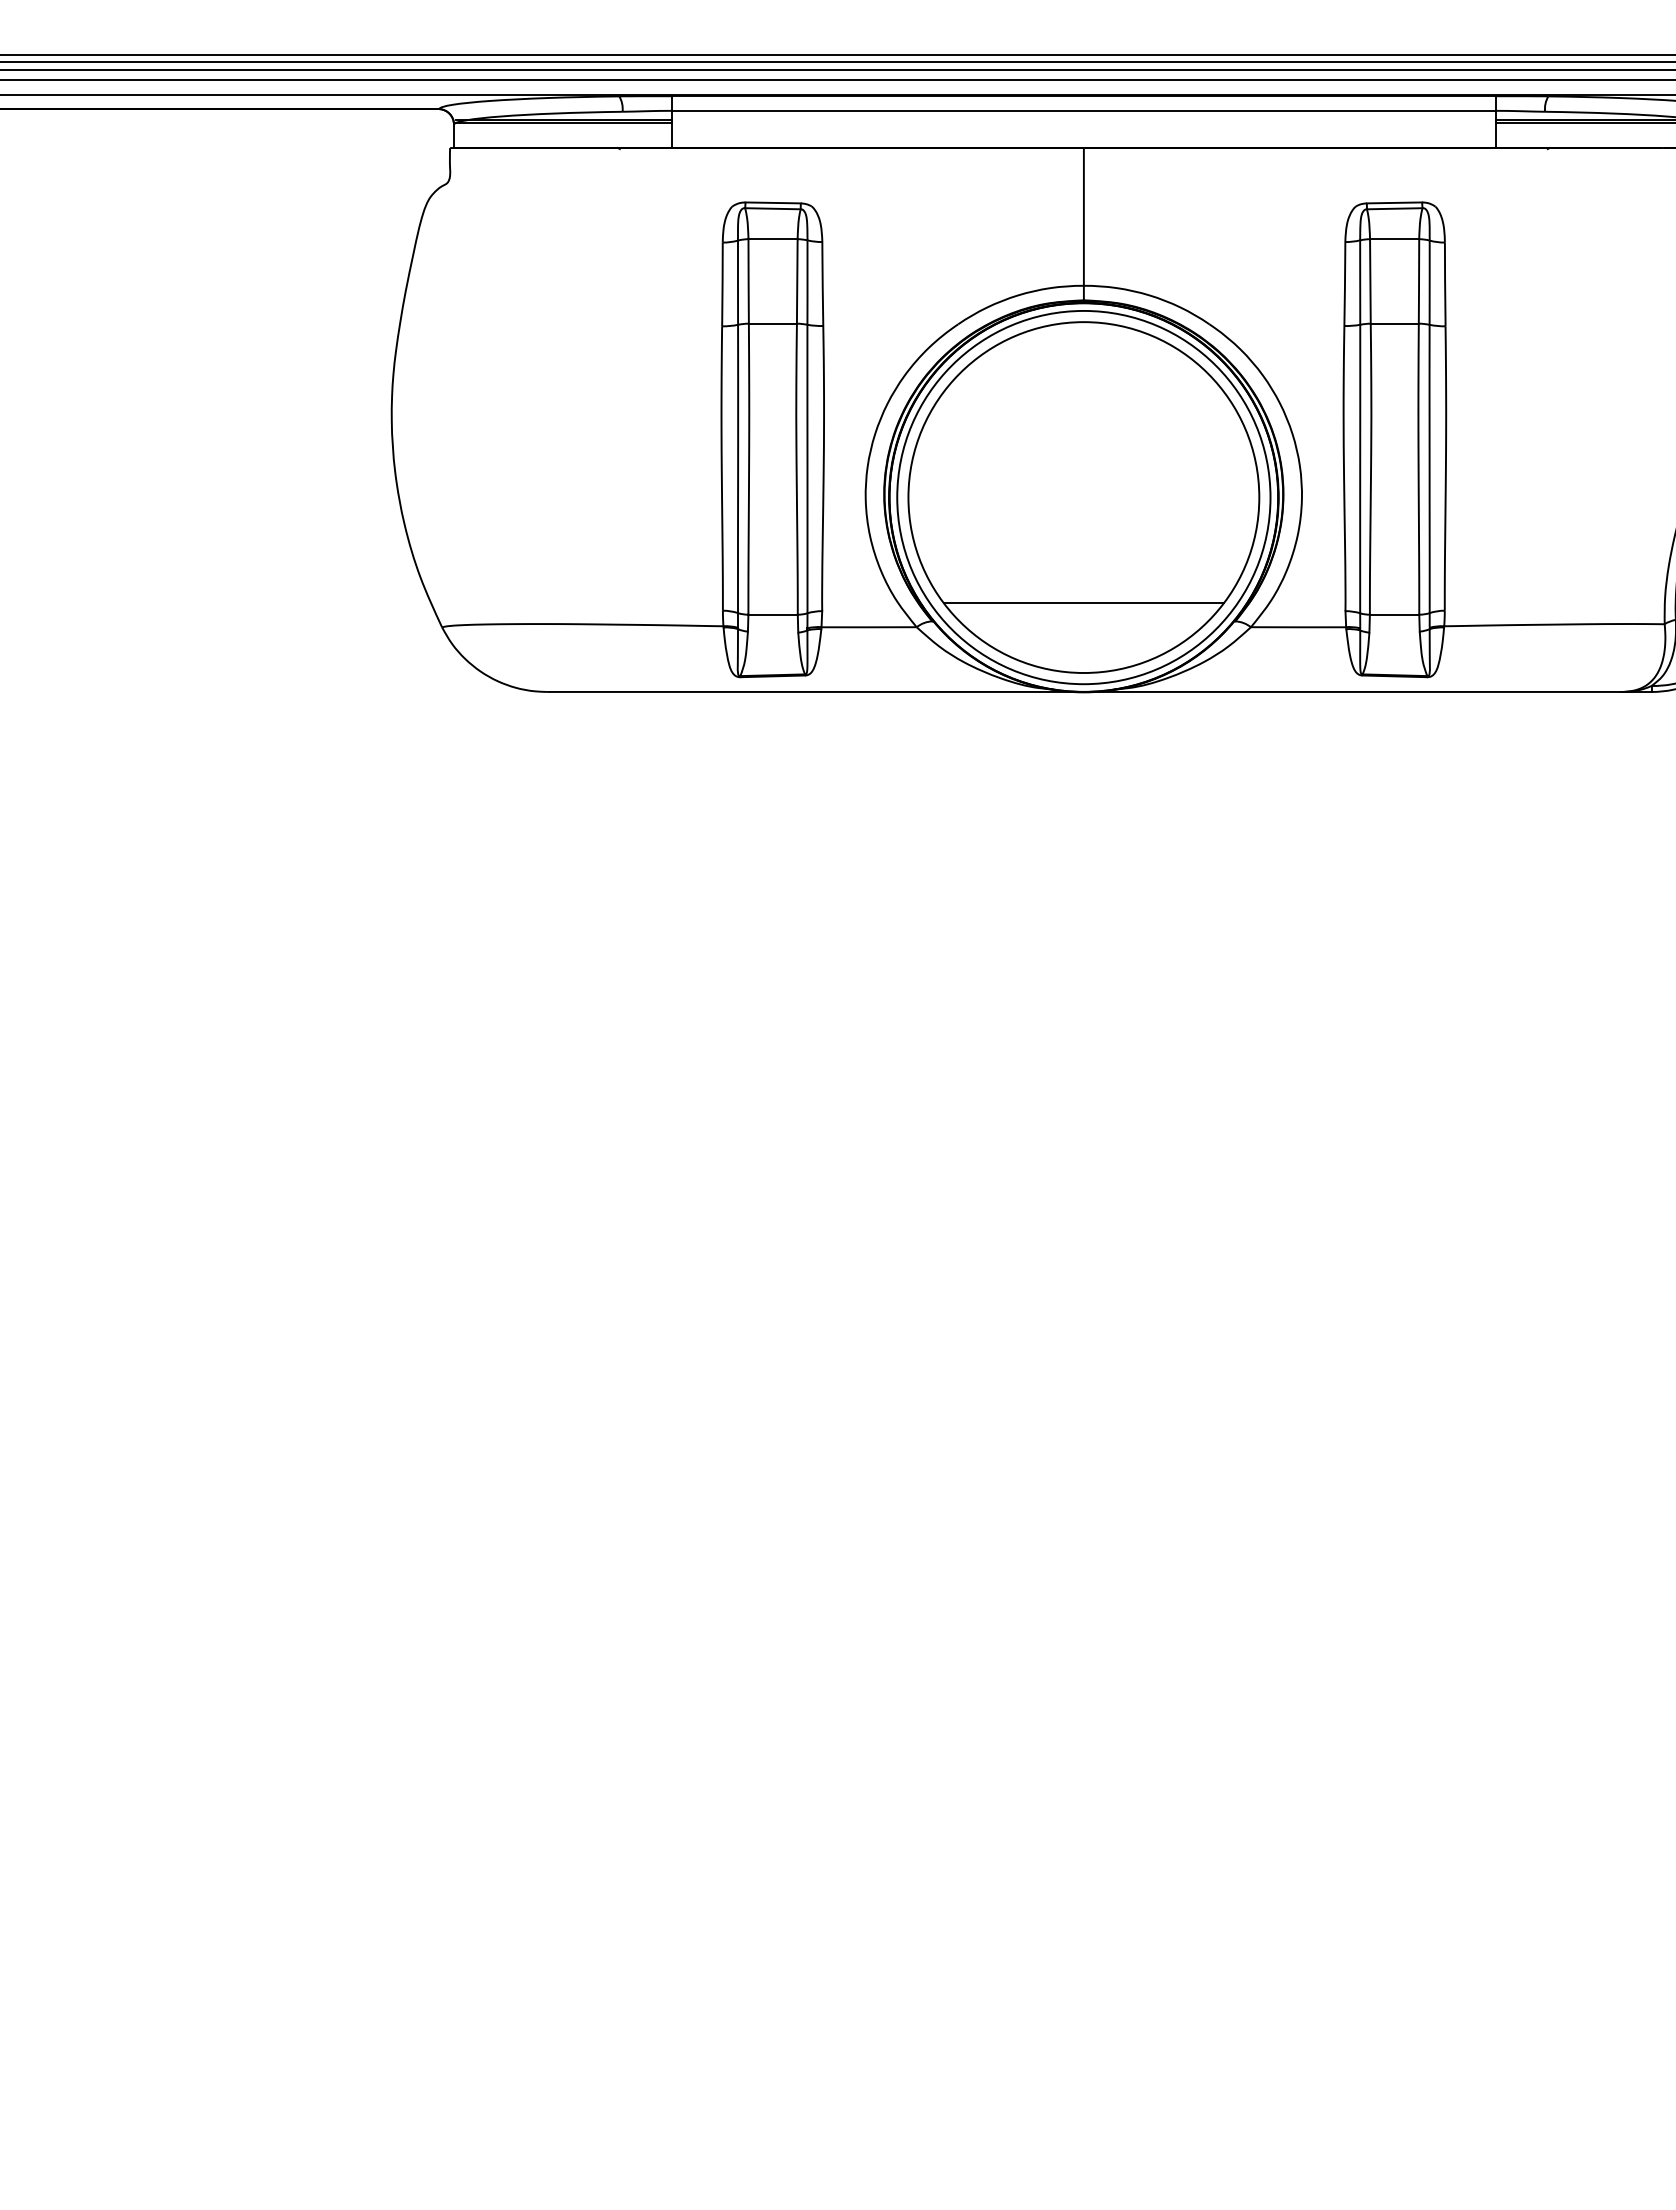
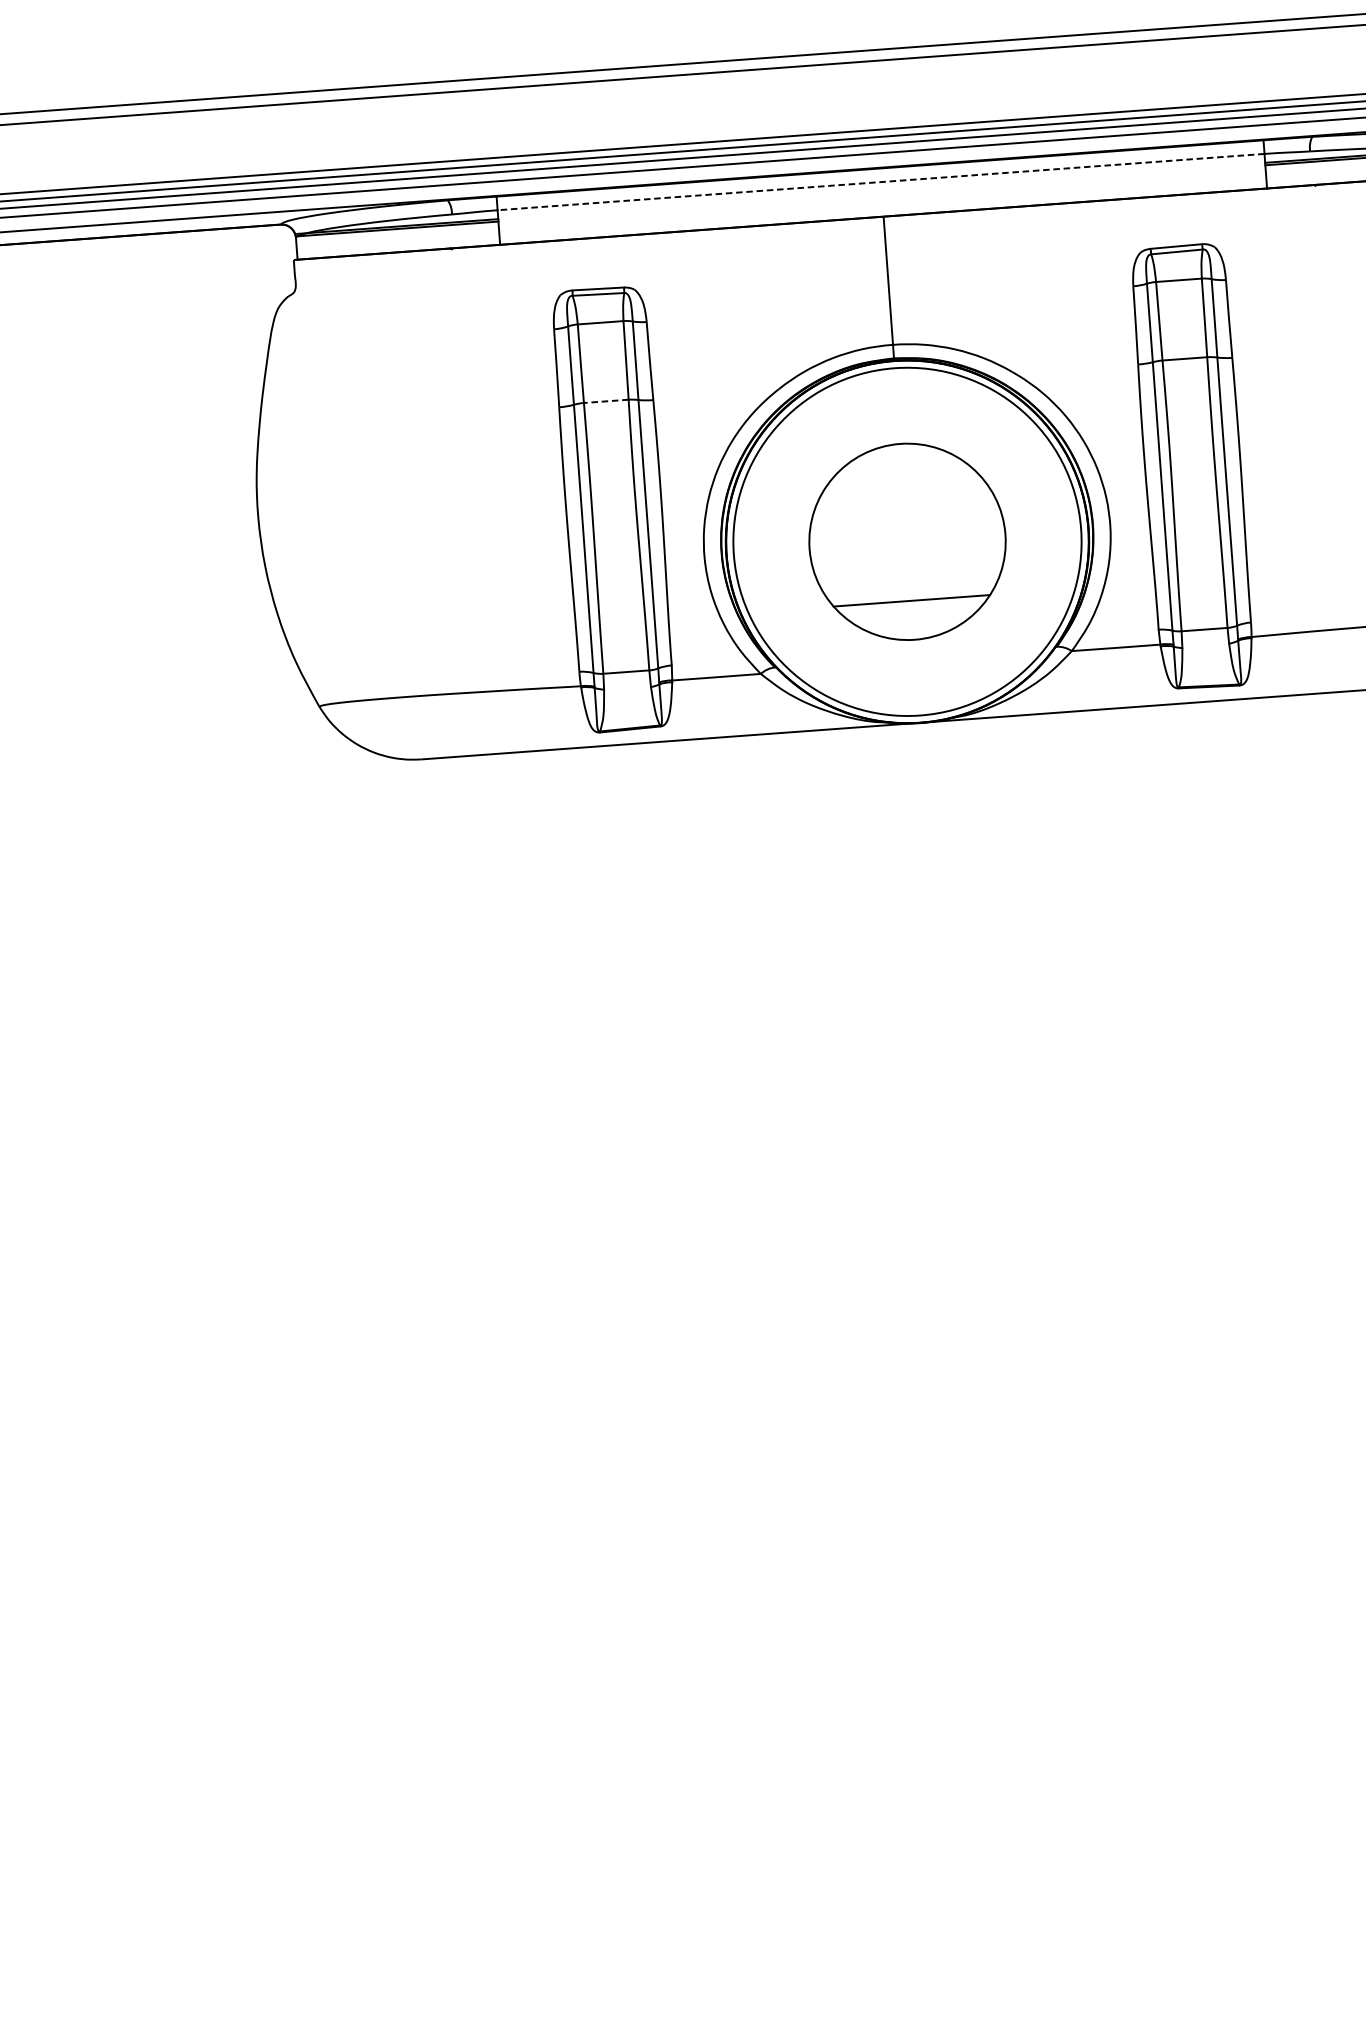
line: (1083, 110) -> (880, 181), solid -> dashed
line: (772, 323) -> (605, 401), solid -> dashed
part: (1083, 497) -> (907, 541), size x0.6

